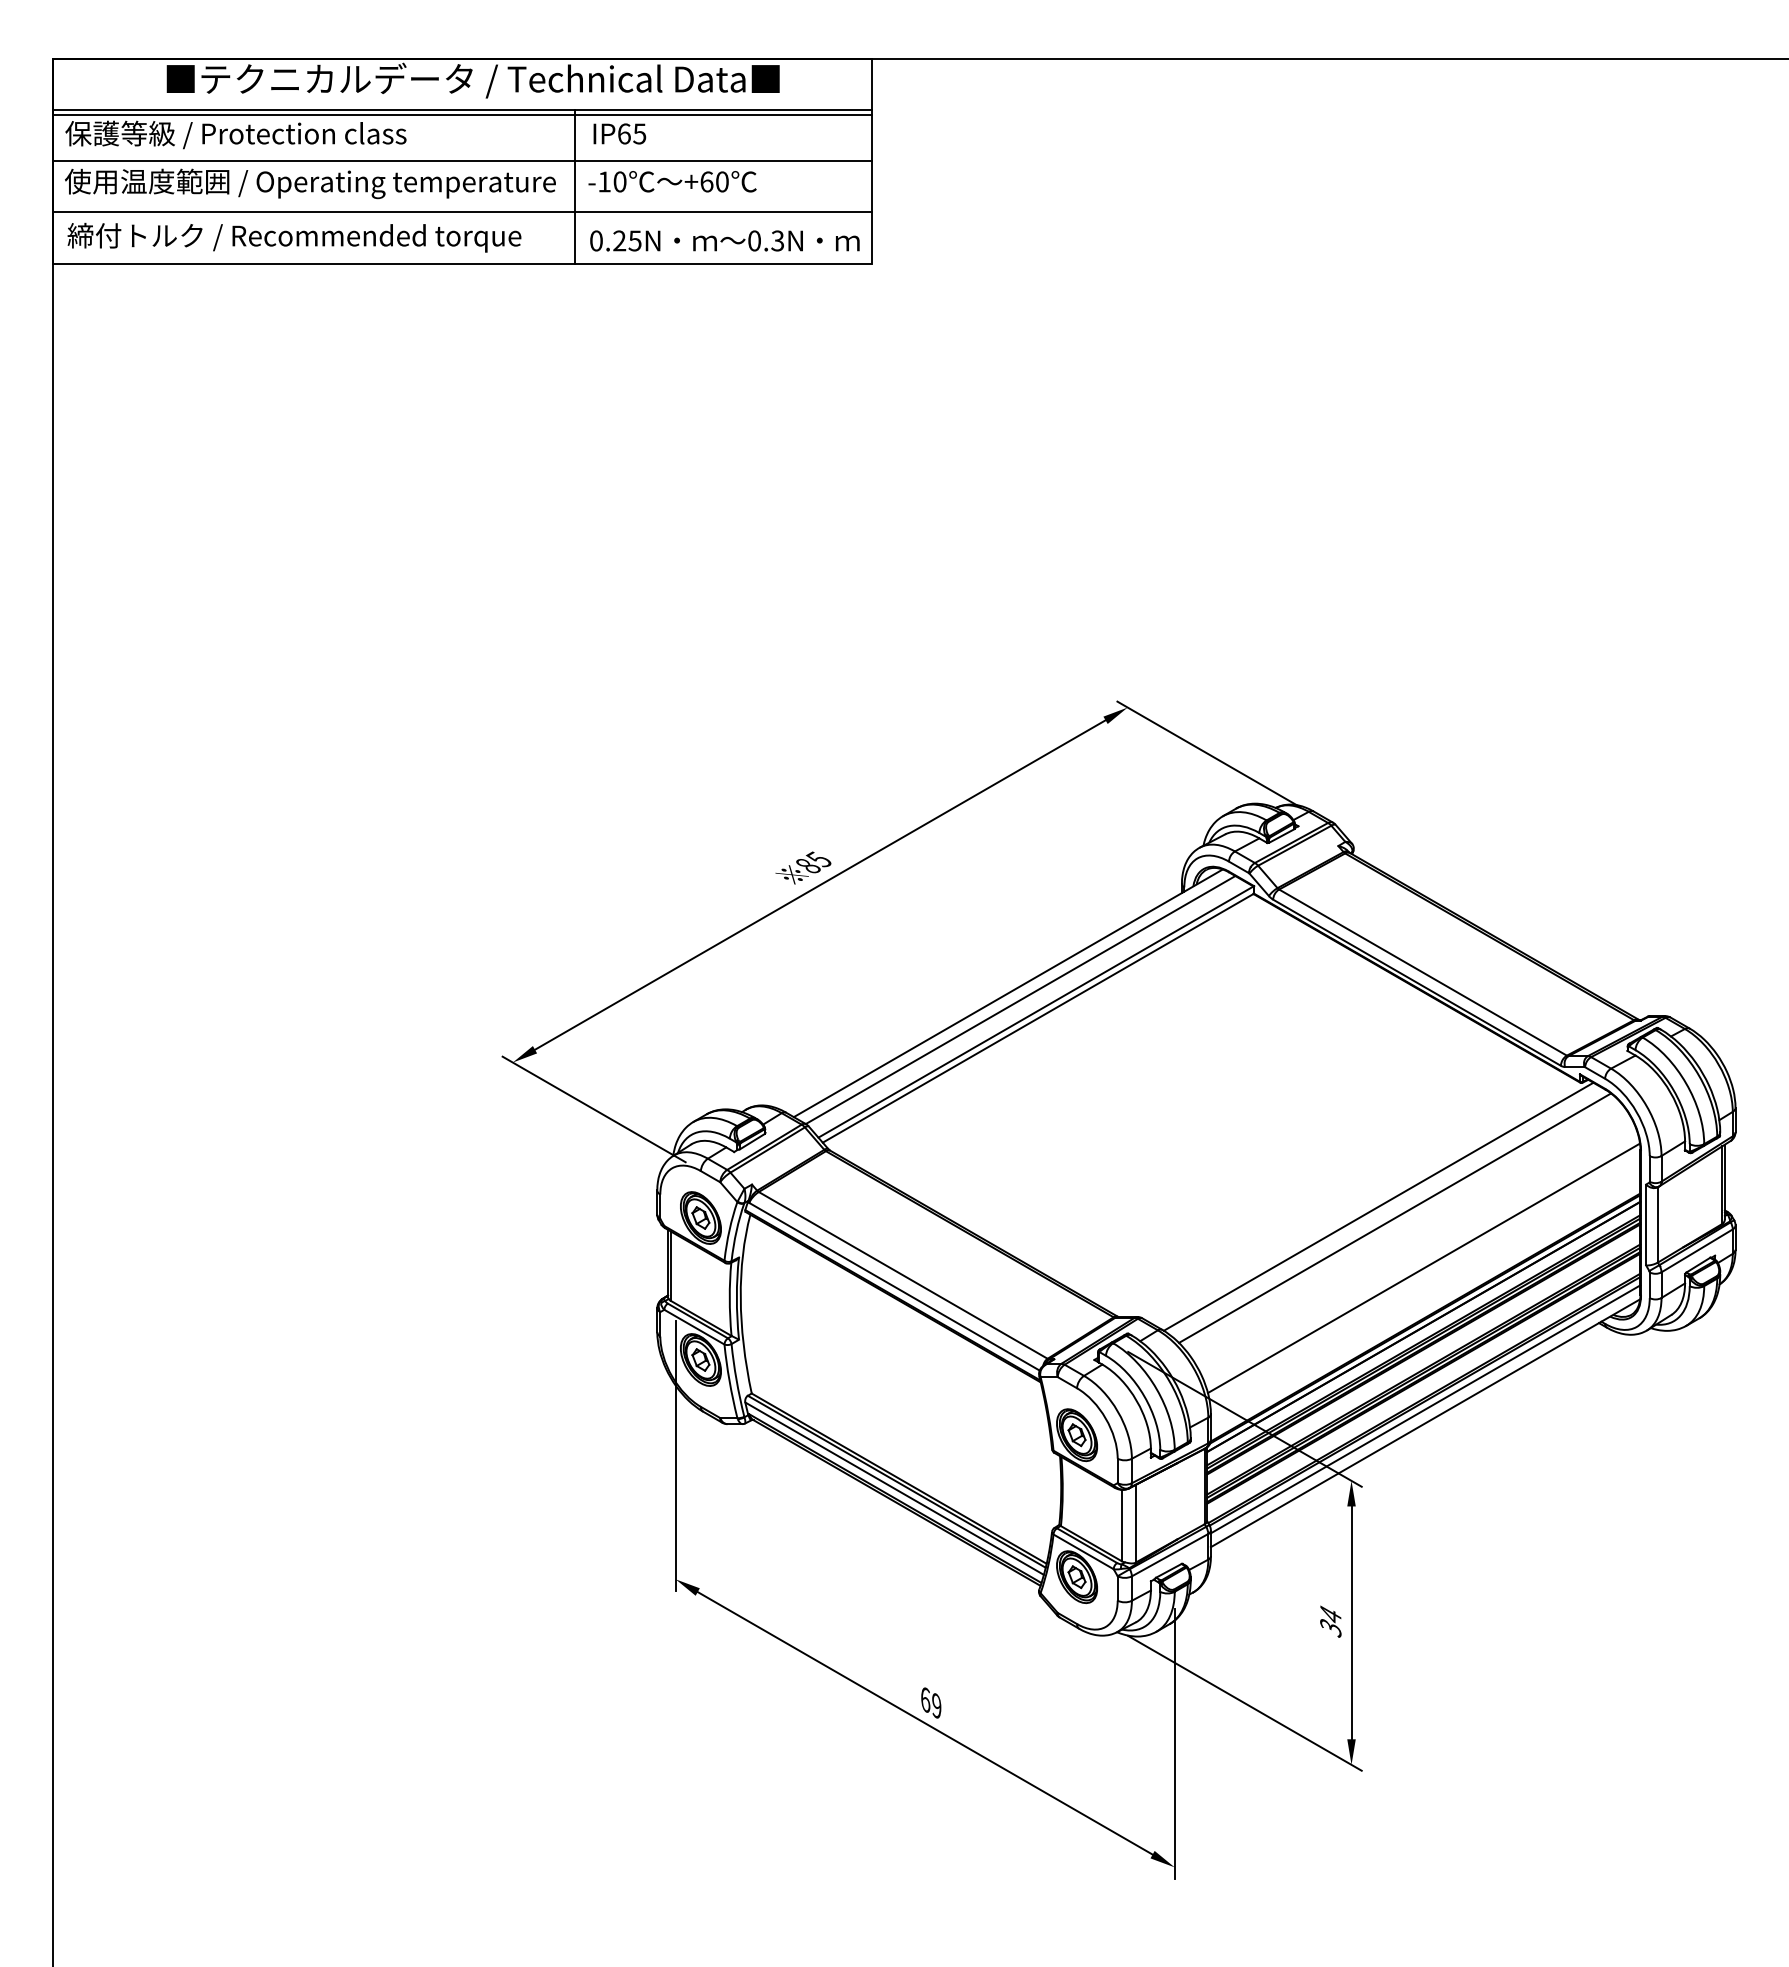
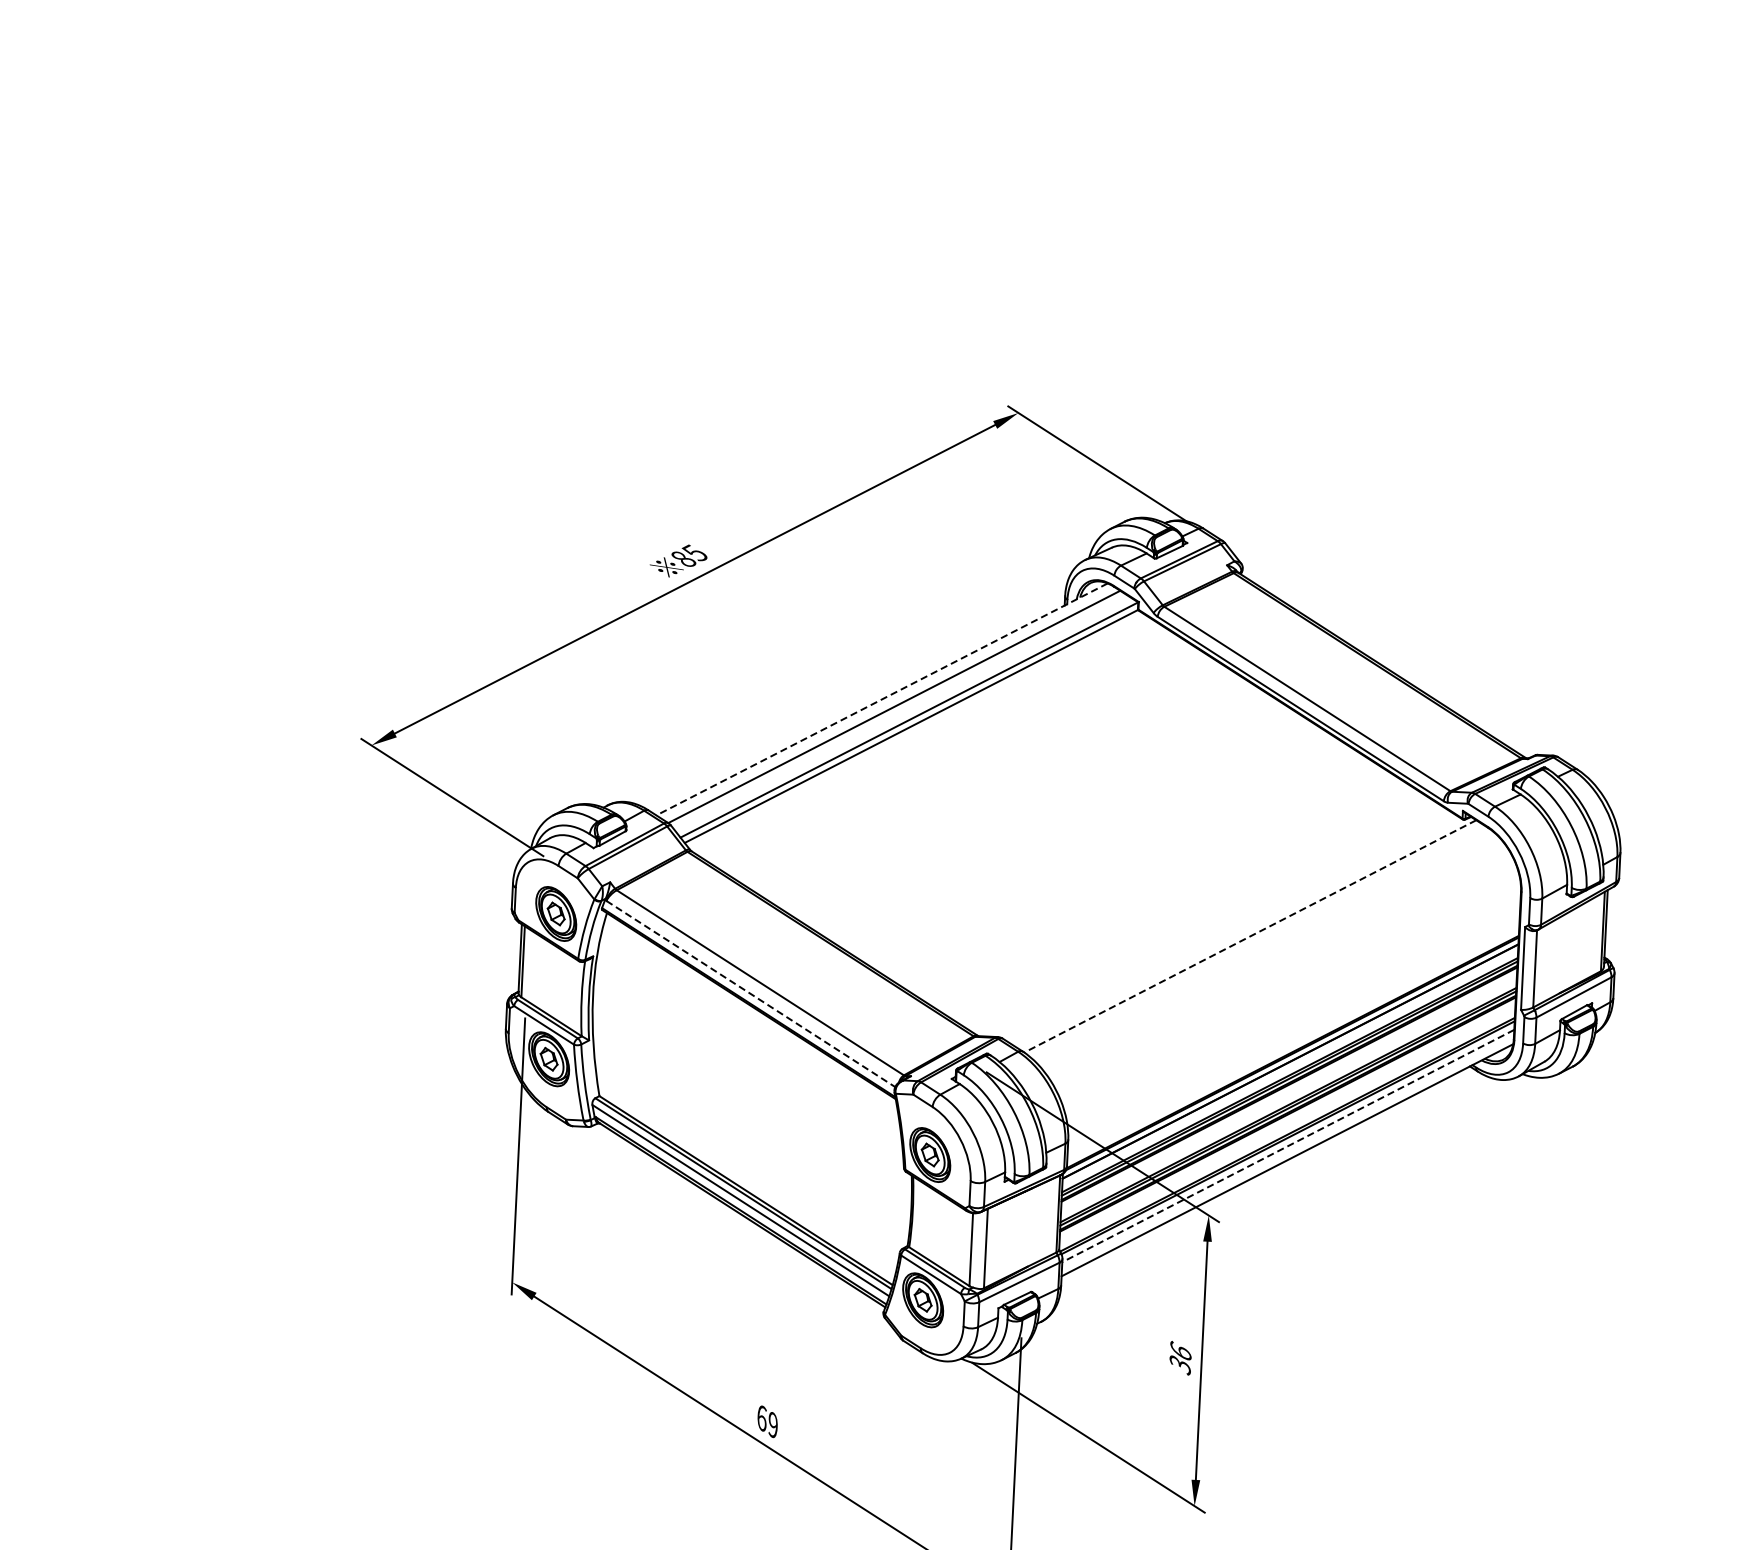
line: (1008, 993) -> (882, 699), solid -> dashed
line: (1378, 1207) -> (1250, 937), solid -> dashed
line: (1395, 1217) -> (1266, 948), removed
line: (1423, 1268) -> (1293, 1001), removed
line: (894, 1286) -> (750, 993), solid -> dashed
line: (1425, 1409) -> (1288, 1146), solid -> dashed
text: (1330, 1614) -> (1180, 1351), 34 -> 36

